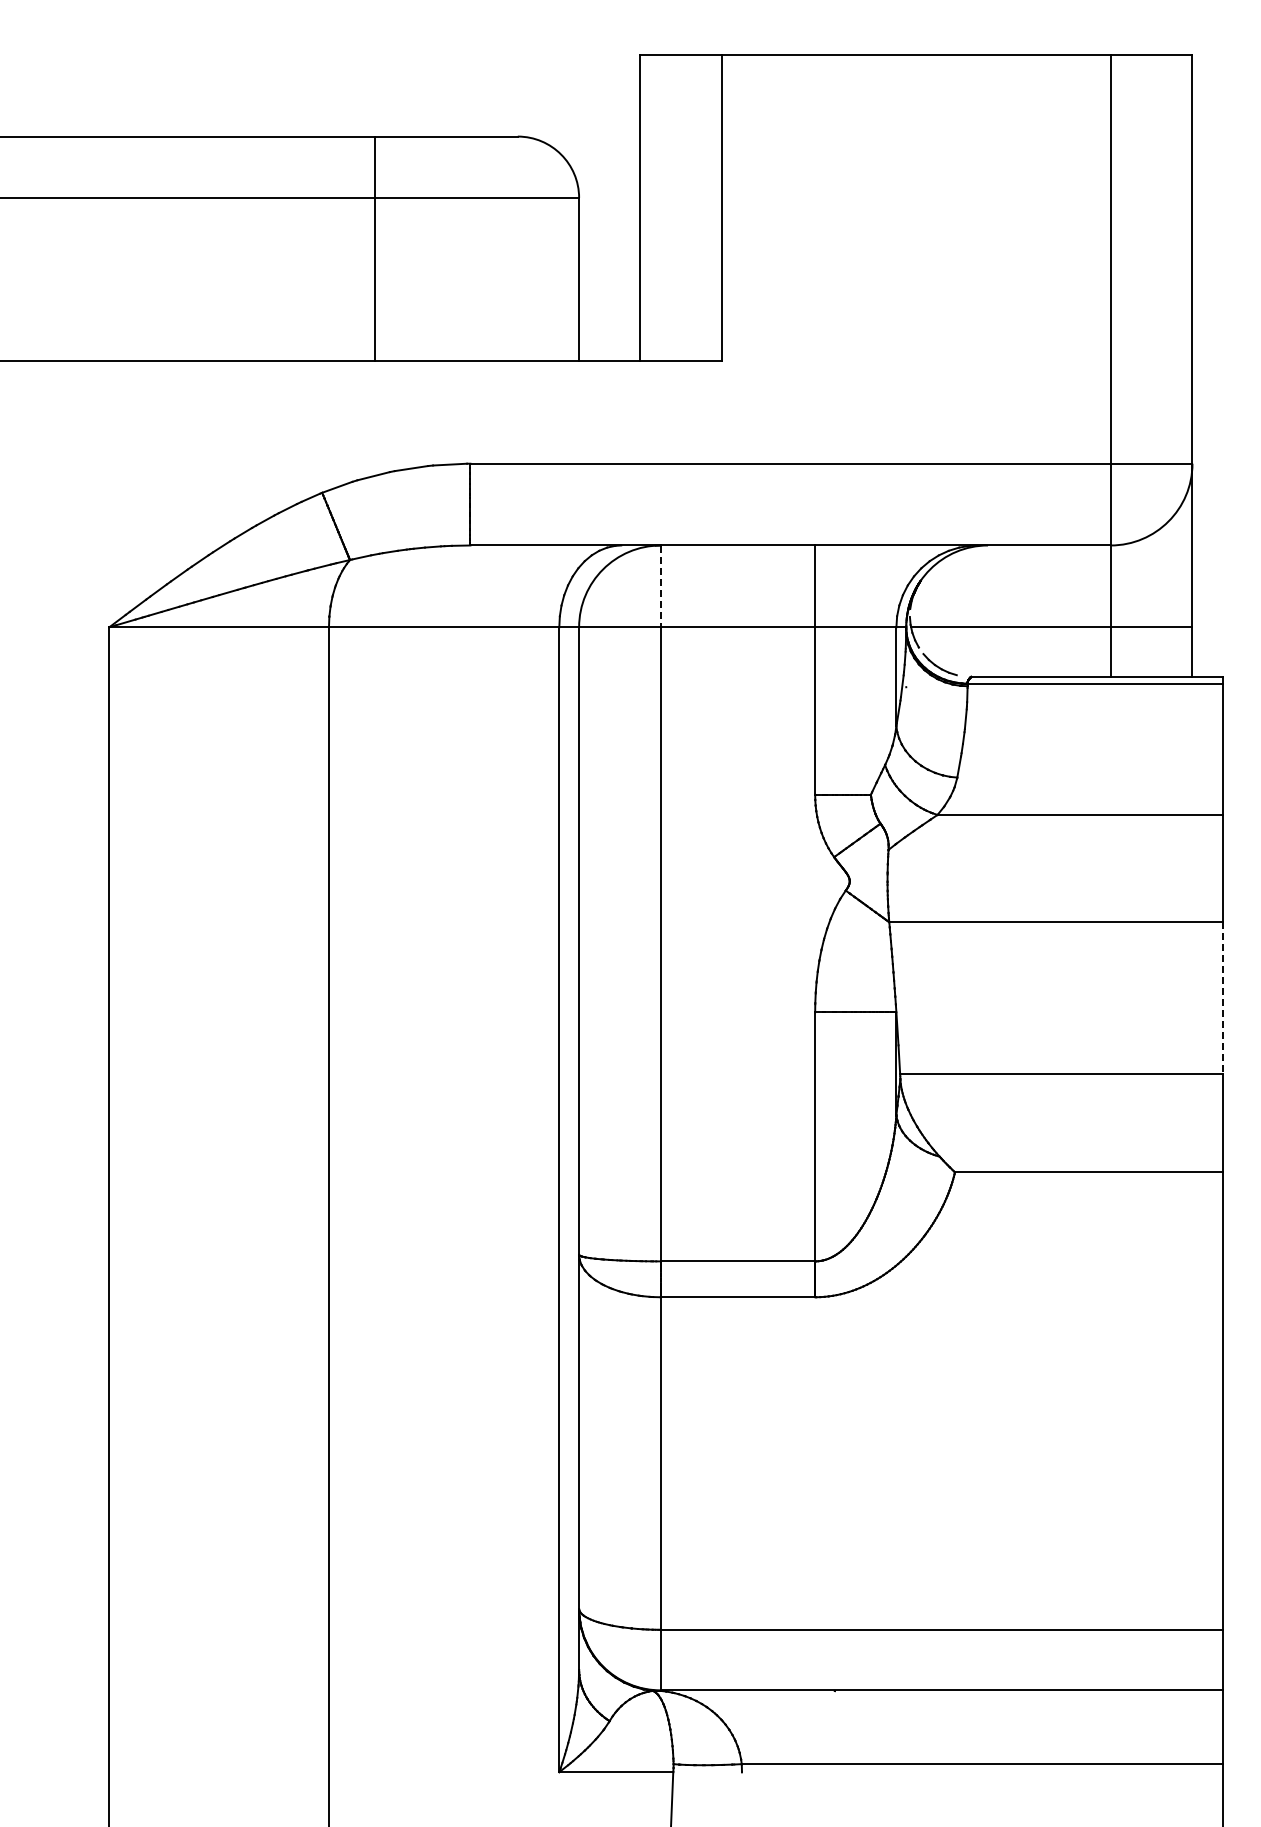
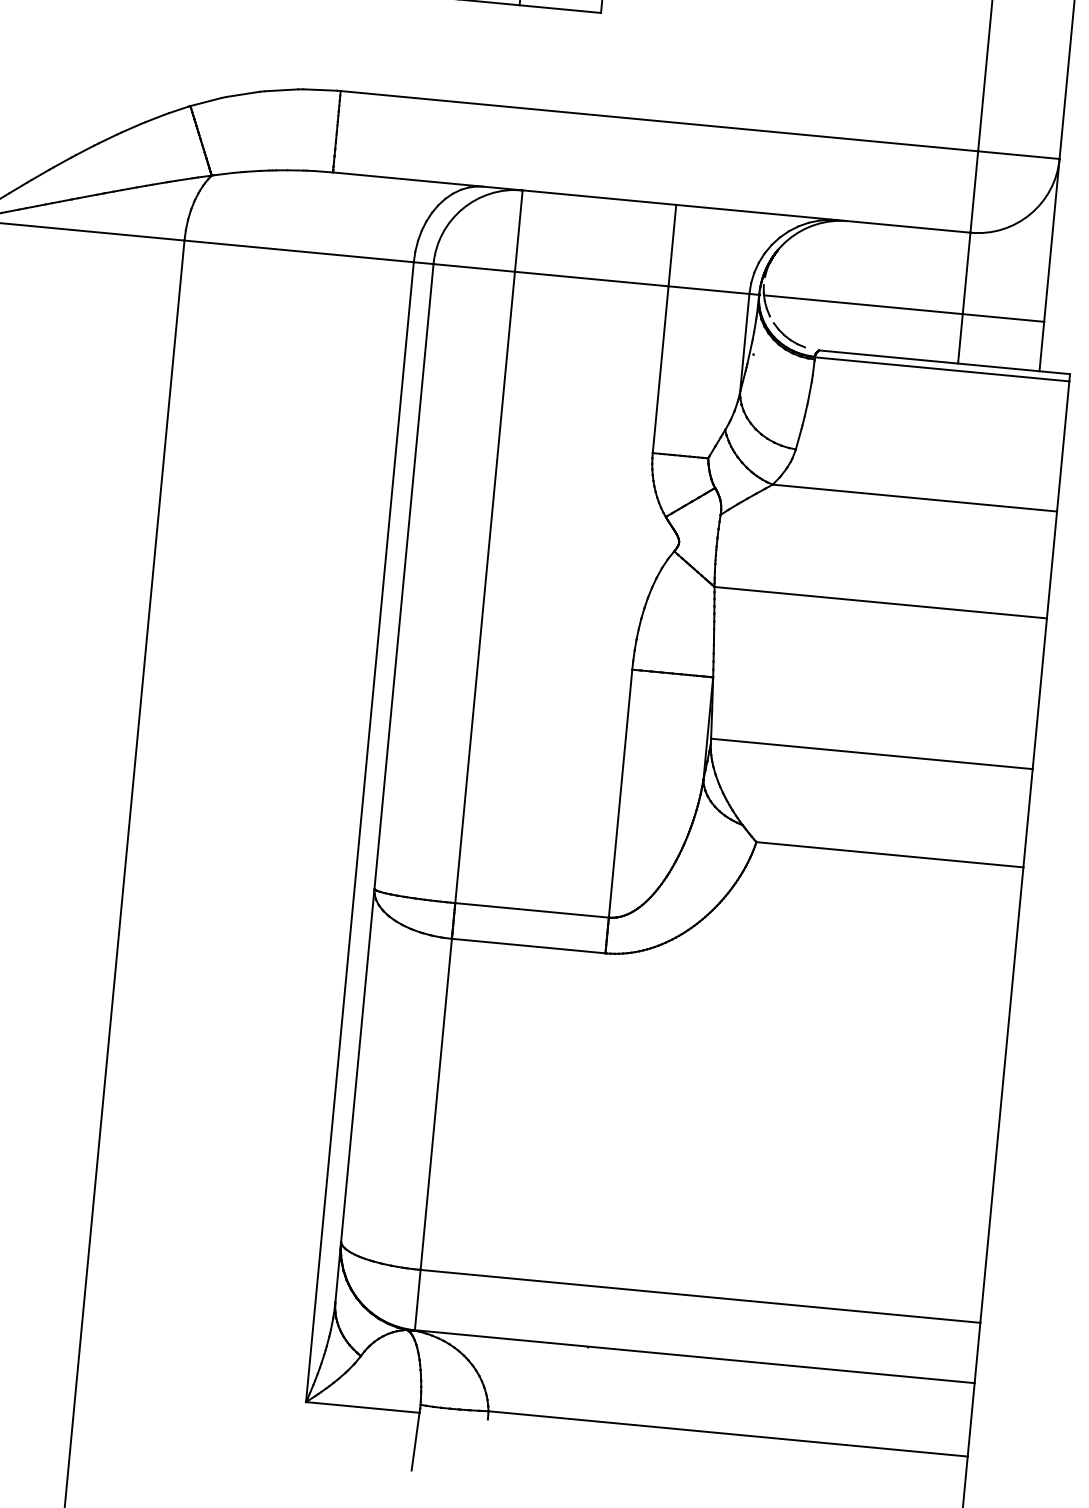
line: (660, 586) -> (518, 231), dashed -> solid
line: (1223, 997) -> (1040, 693), dashed -> solid

